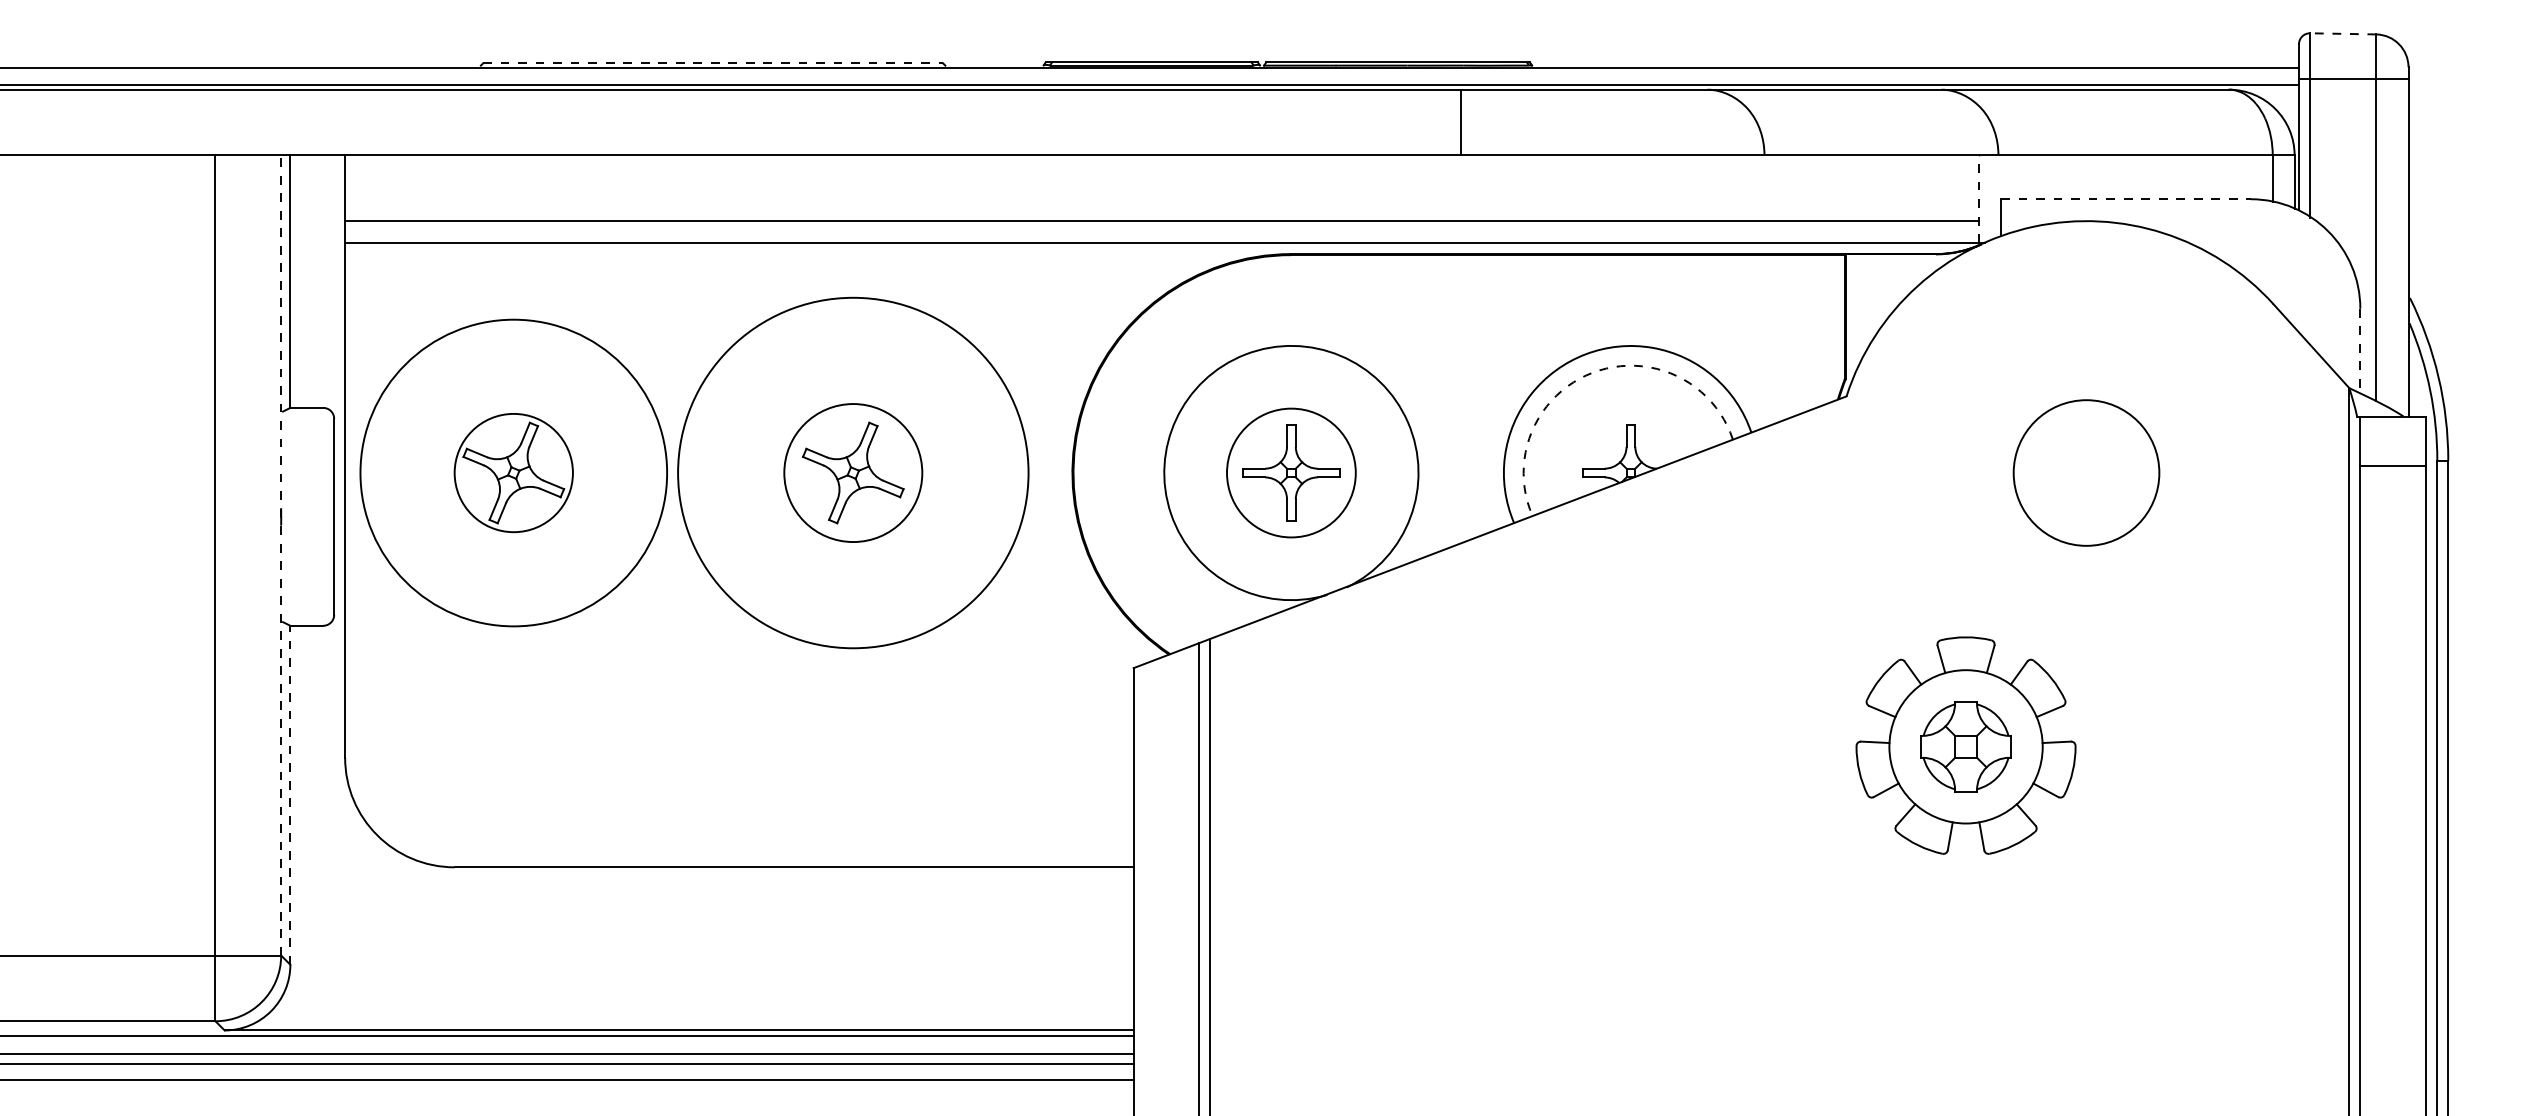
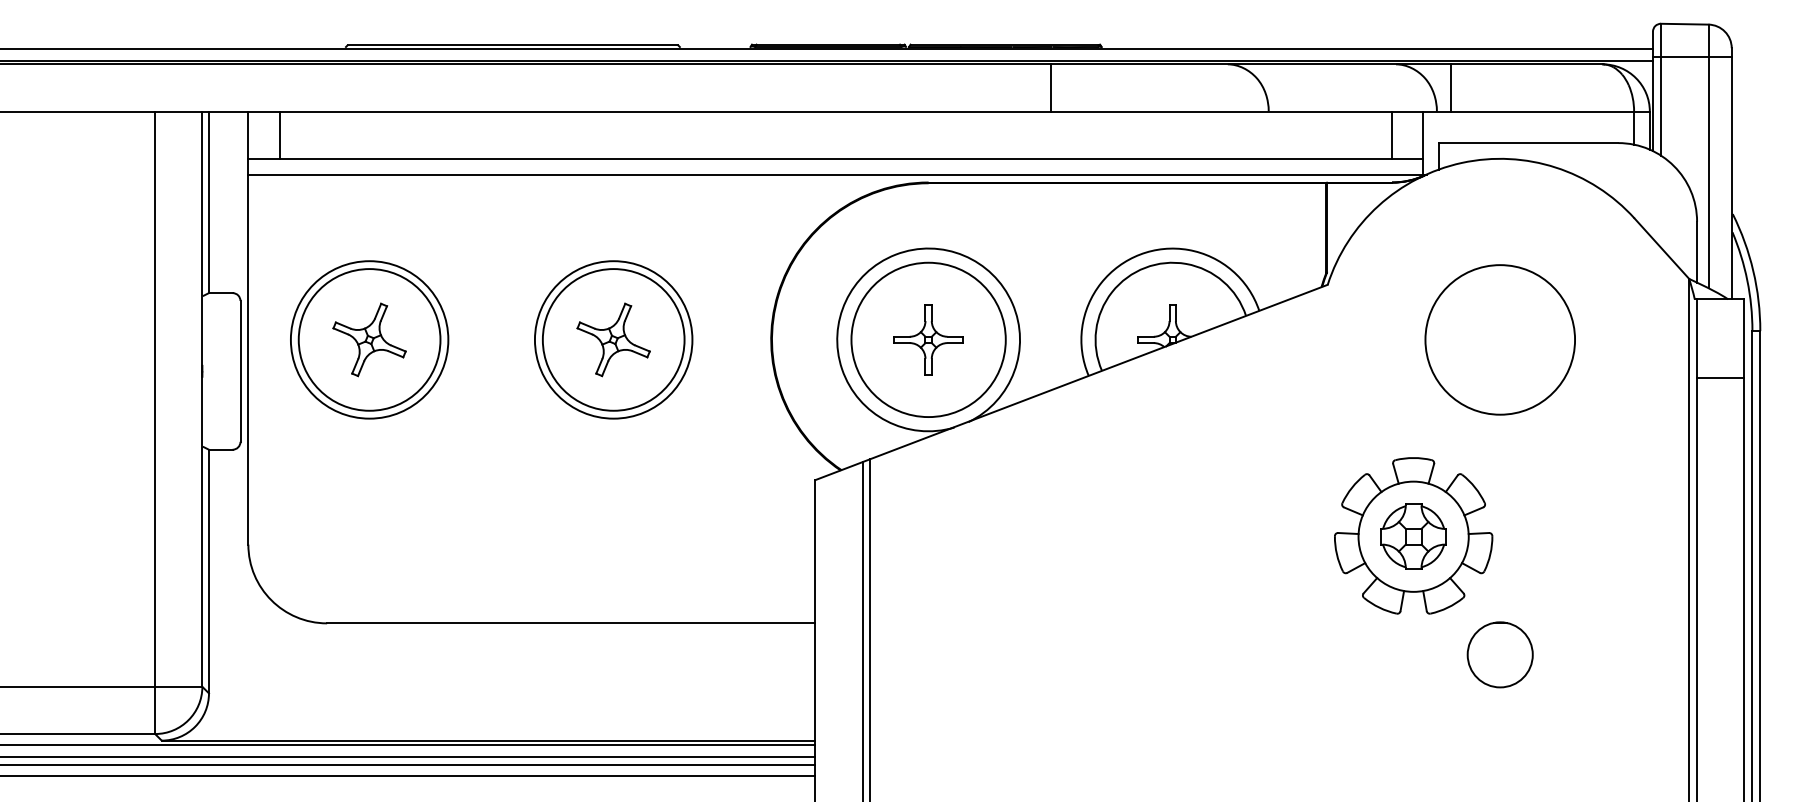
line: (2342, 33) -> (1684, 23), dashed -> solid
line: (713, 63) -> (513, 45), dashed -> solid
line: (2017, 122) -> (1450, 87), added
line: (388, 188) -> (279, 135), added
line: (1935, 188) -> (1391, 135), added
line: (1979, 199) -> (1423, 143), dashed -> solid
line: (2125, 199) -> (1528, 143), dashed -> solid
line: (2360, 351) -> (1697, 252), dashed -> solid
arc: (1592, 372) -> (1145, 267), dashed -> solid
line: (2393, 466) -> (1720, 378), moved
circle: (513, 472) -> (369, 339), size x0.71
circle: (513, 472) -> (369, 339), size x1.67
circle: (852, 472) -> (613, 339), size x0.62
circle: (852, 472) -> (613, 339), size x1.43
circle: (1291, 472) -> (928, 339), size x1.67
circle: (2086, 472) -> (1500, 339), size x1.43
line: (281, 555) -> (202, 399), dashed -> solid
line: (290, 794) -> (209, 571), dashed -> solid
circle: (2086, 911) -> (1500, 655), added

